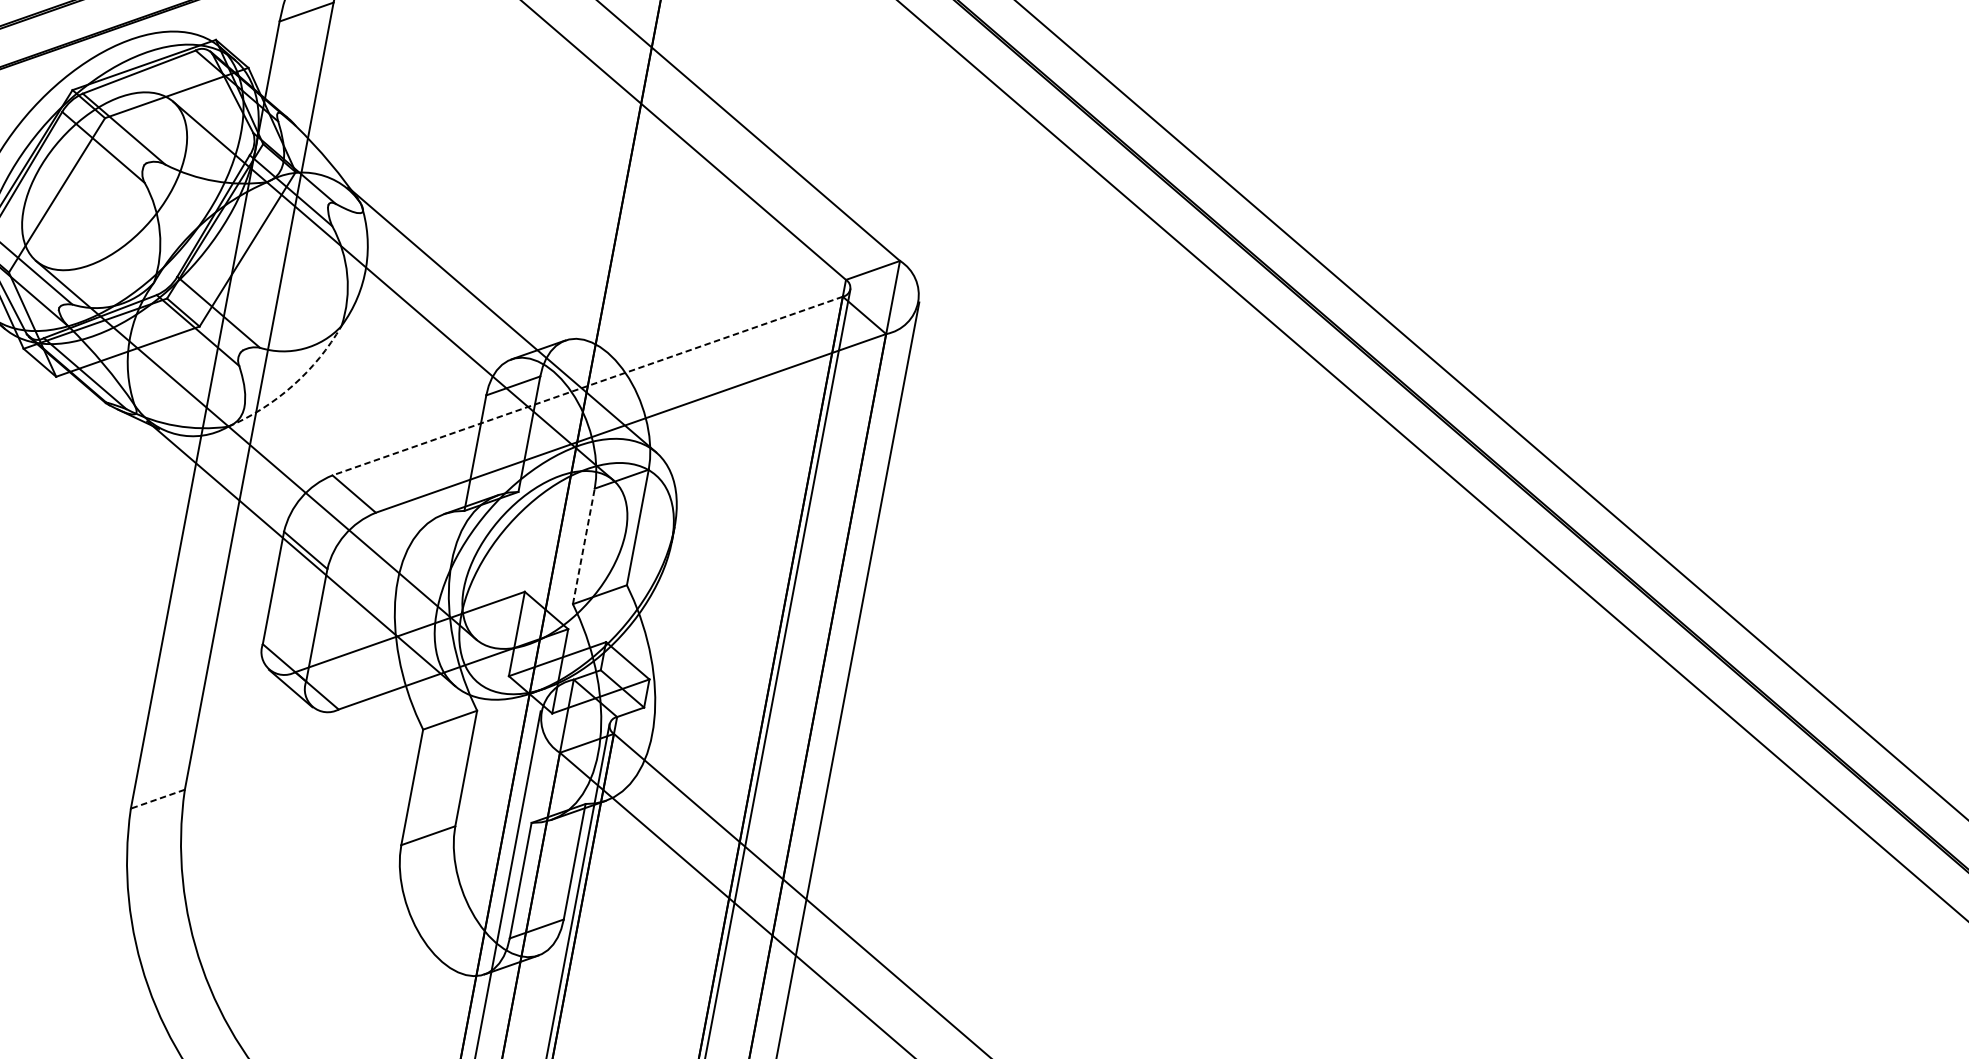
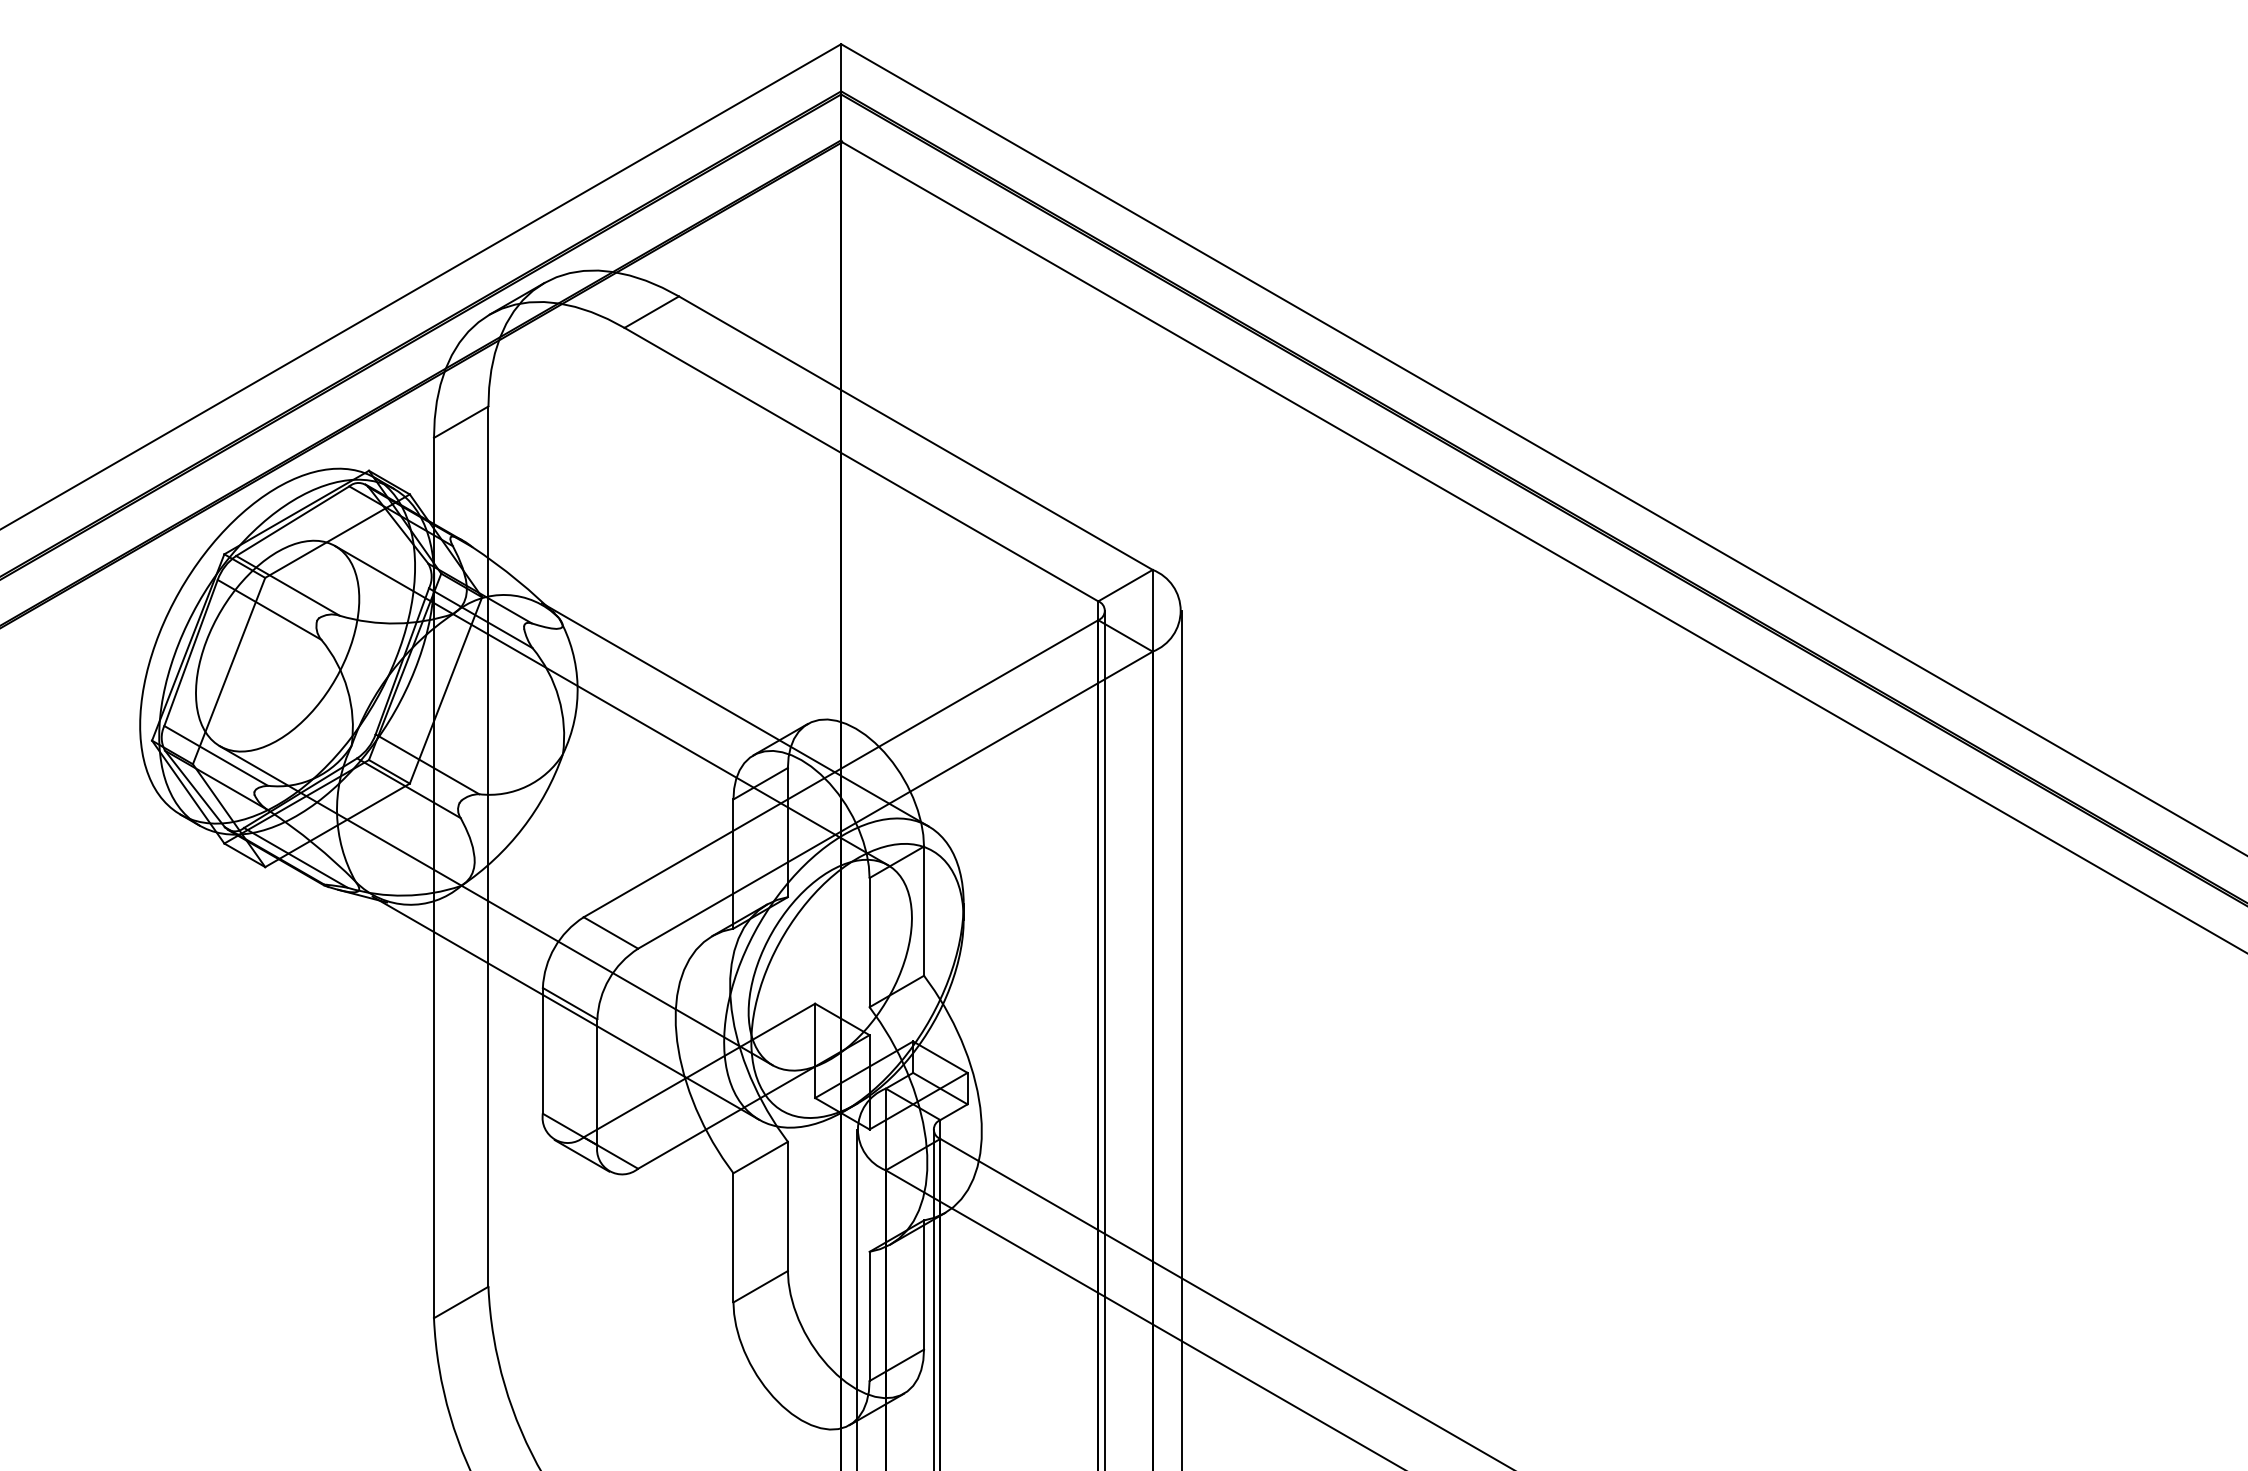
arc: (292, 385) -> (522, 828), dashed -> solid
line: (587, 385) -> (840, 768), dashed -> solid
line: (583, 546) -> (869, 942), dashed -> solid
line: (157, 799) -> (460, 1302), dashed -> solid

